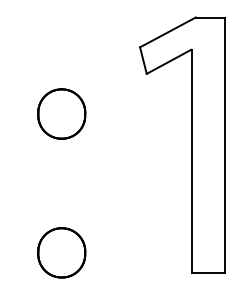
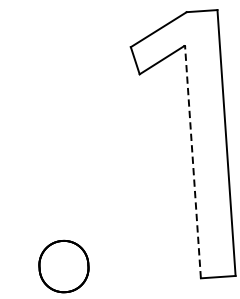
part: (61, 113) -> (53, 121), removed
line: (192, 161) -> (193, 162), solid -> dashed

